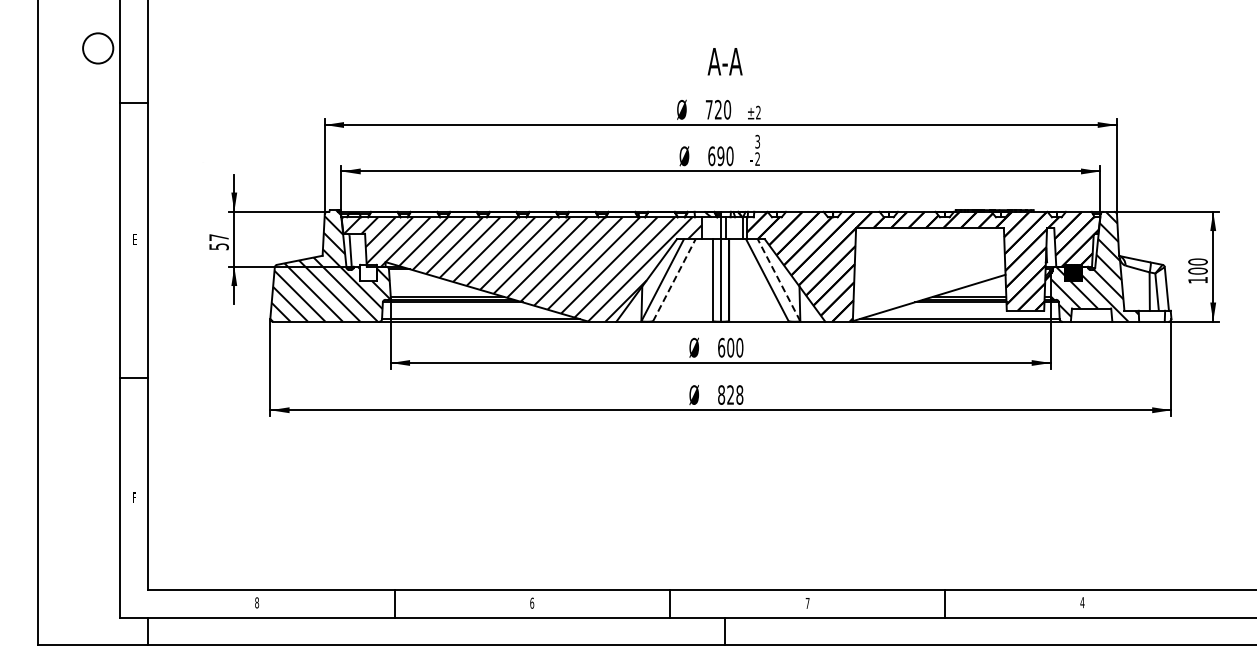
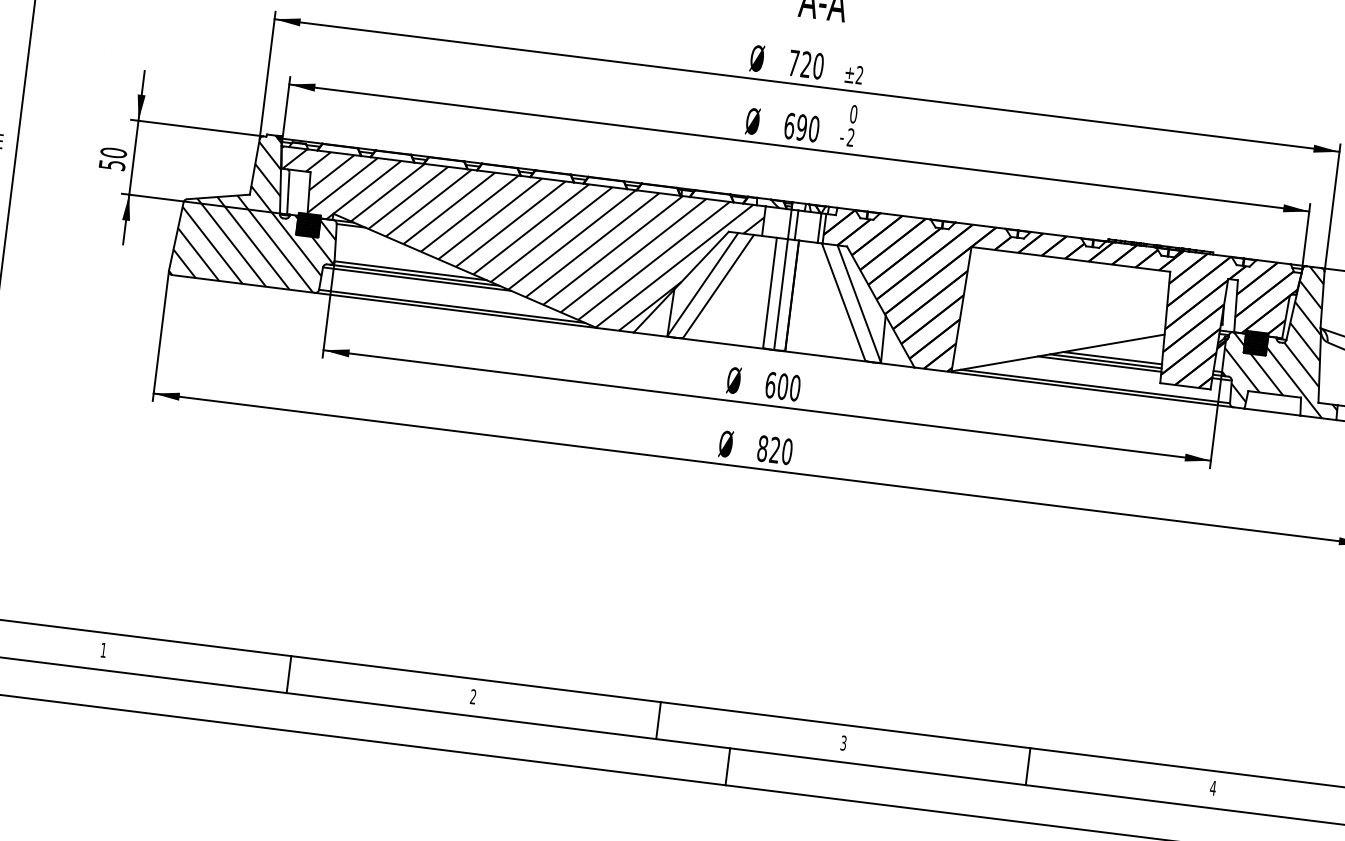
text: (757, 141) -> (853, 113), 3 -> 0
text: (218, 237) -> (112, 152), 57 -> 50
hatch: (368, 272) -> (308, 224), added
line: (674, 279) -> (718, 285), dashed -> solid
line: (778, 279) -> (858, 302), dashed -> solid
text: (739, 394) -> (786, 450), 828 -> 820
text: (257, 602) -> (104, 649), 8 -> 1
text: (532, 602) -> (473, 695), 6 -> 2
text: (807, 603) -> (843, 743), 7 -> 3

